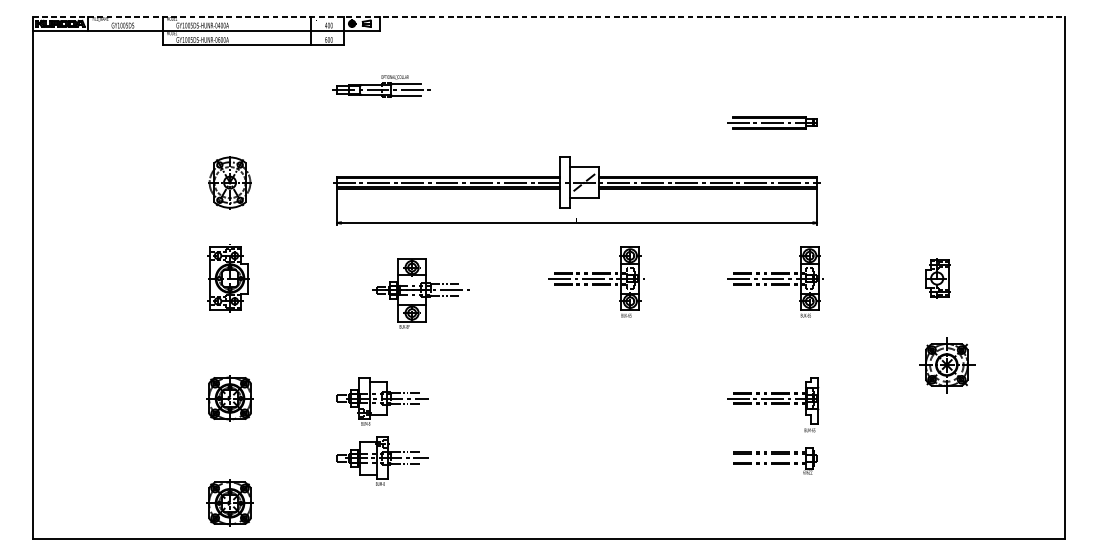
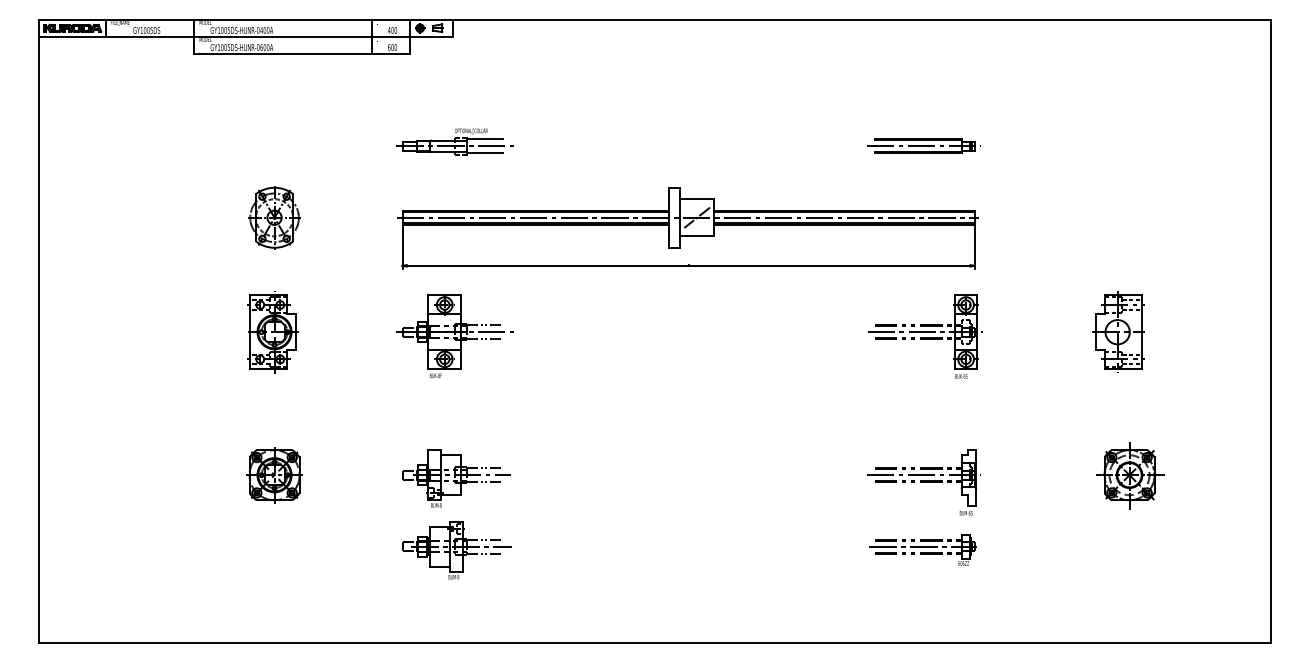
line: (549, 16) -> (655, 19), dashed -> solid
part: (380, 86) -> (454, 141), moved
part: (937, 278) -> (1118, 331), size x1.67
part: (596, 282) -> (711, 336), removed
part: (420, 293) -> (454, 336), moved
part: (947, 365) -> (1130, 475), moved
line: (774, 458) -> (923, 546), added
part: (229, 503) -> (274, 600), removed

